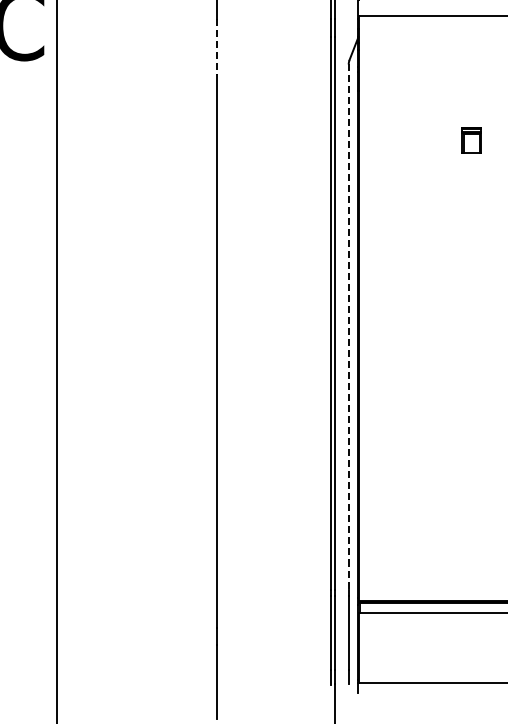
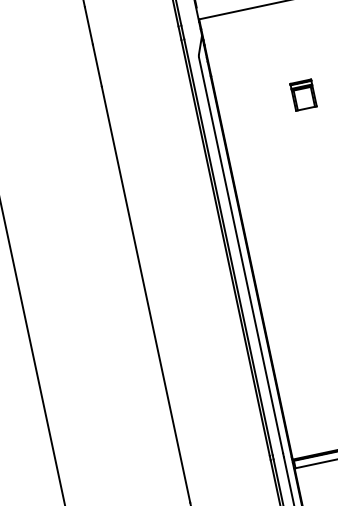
line: (217, 47) -> (97, 65), dashed -> solid
part: (471, 139) -> (303, 94), size x1.43
line: (348, 327) -> (240, 255), dashed -> solid

